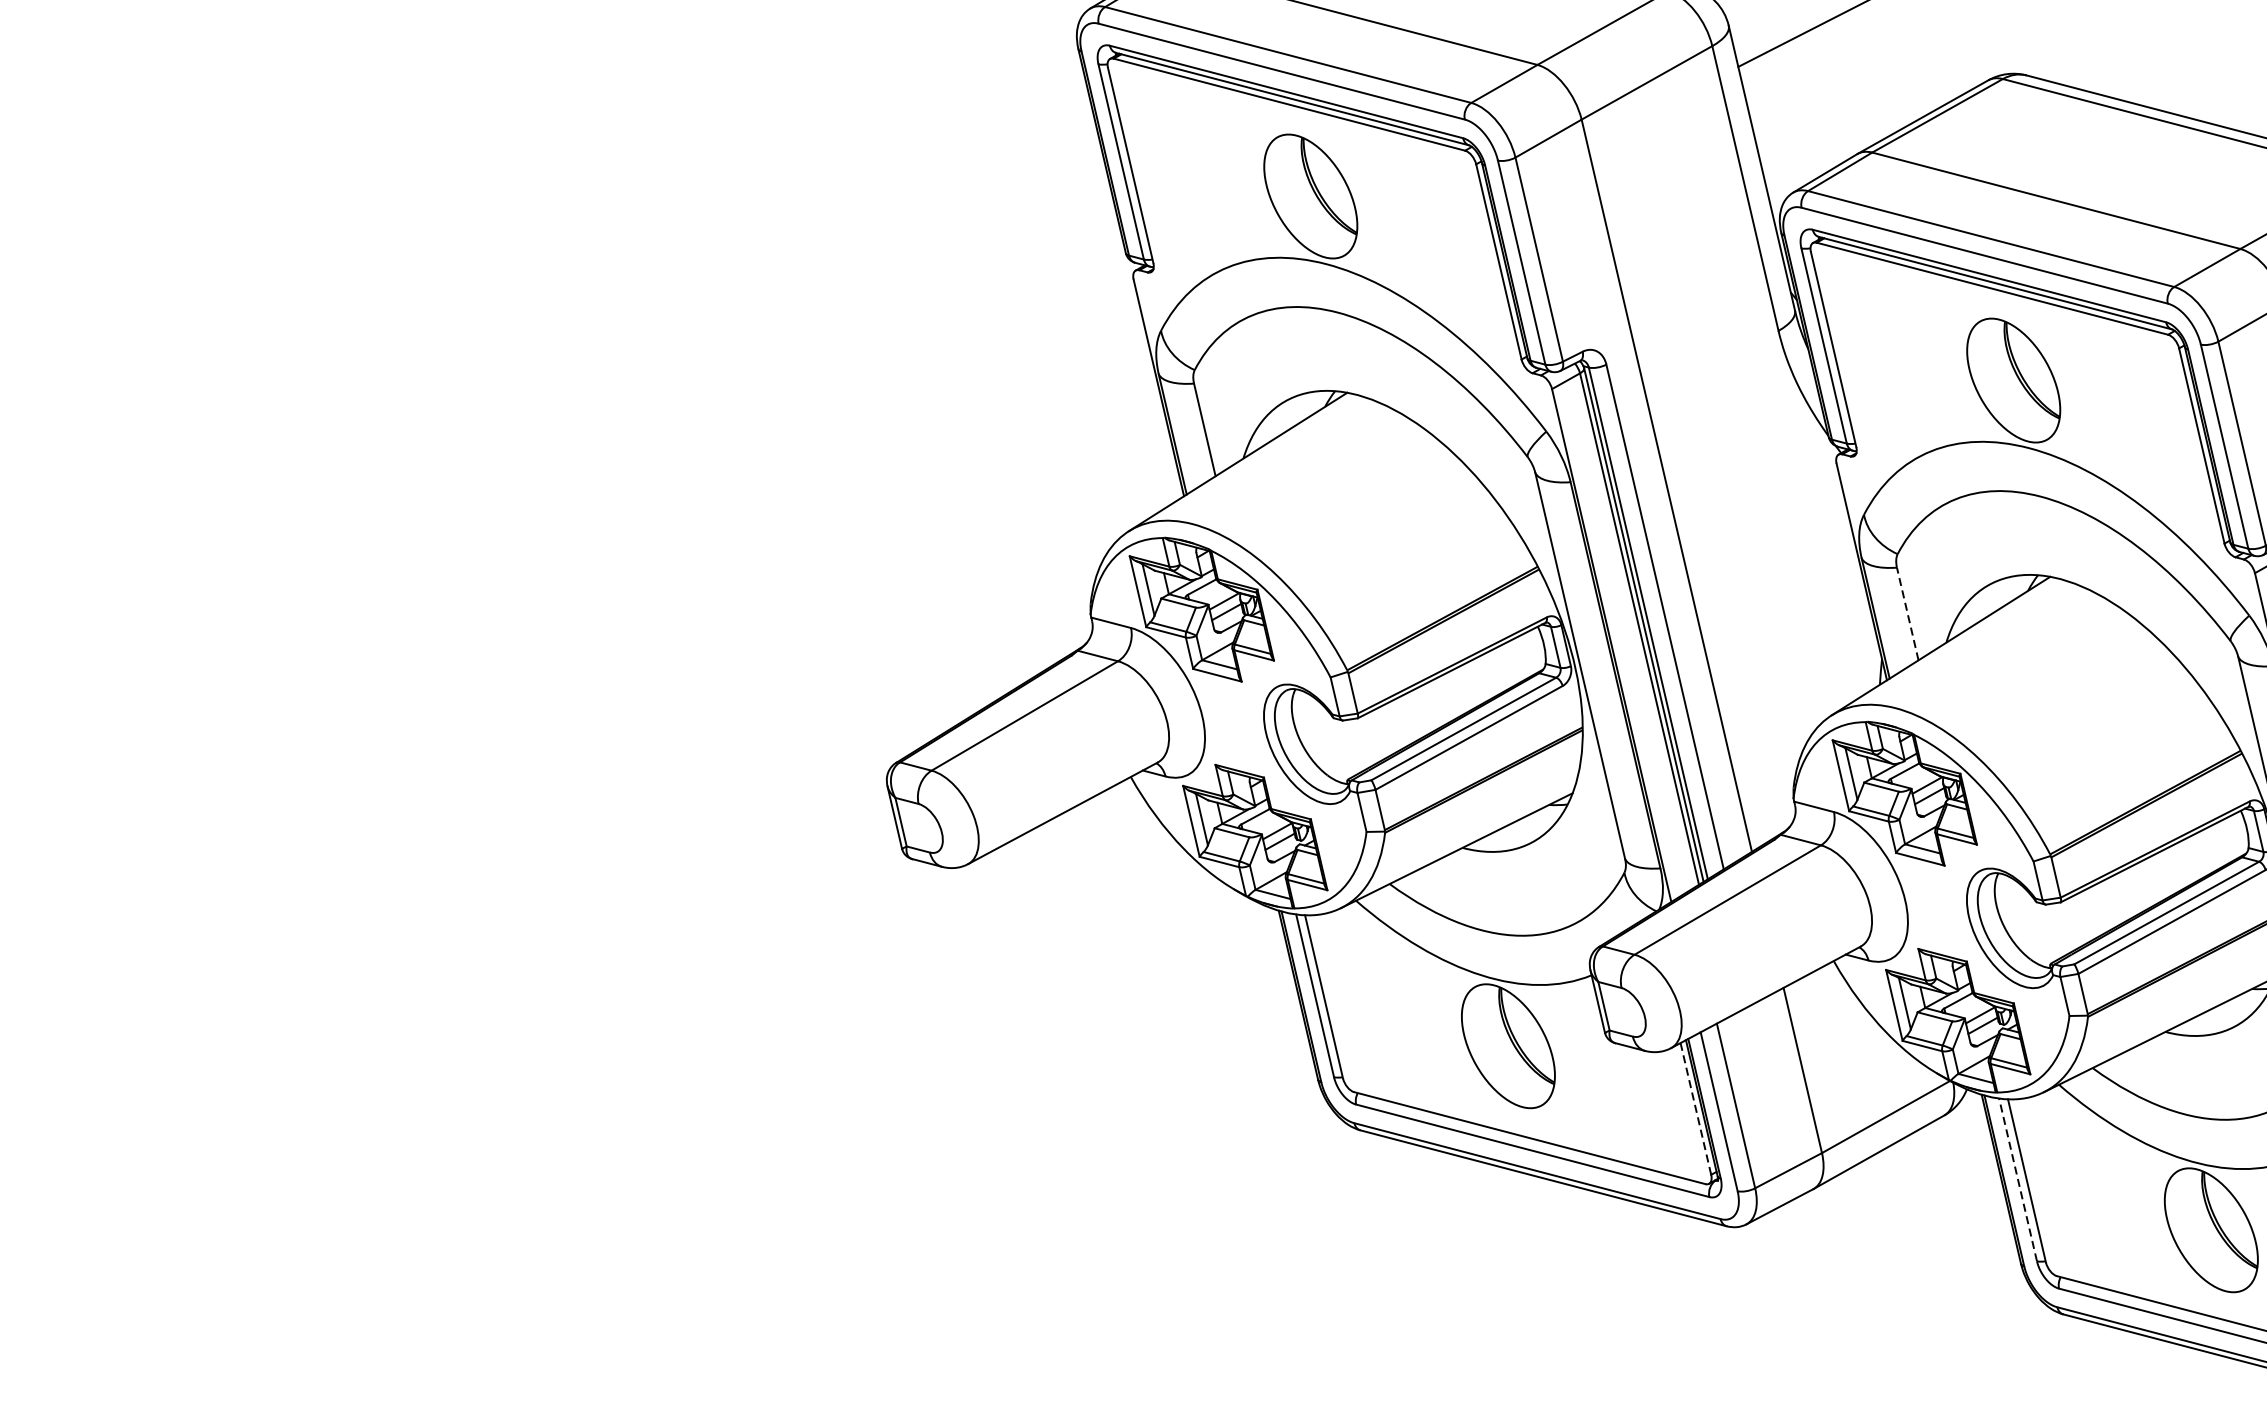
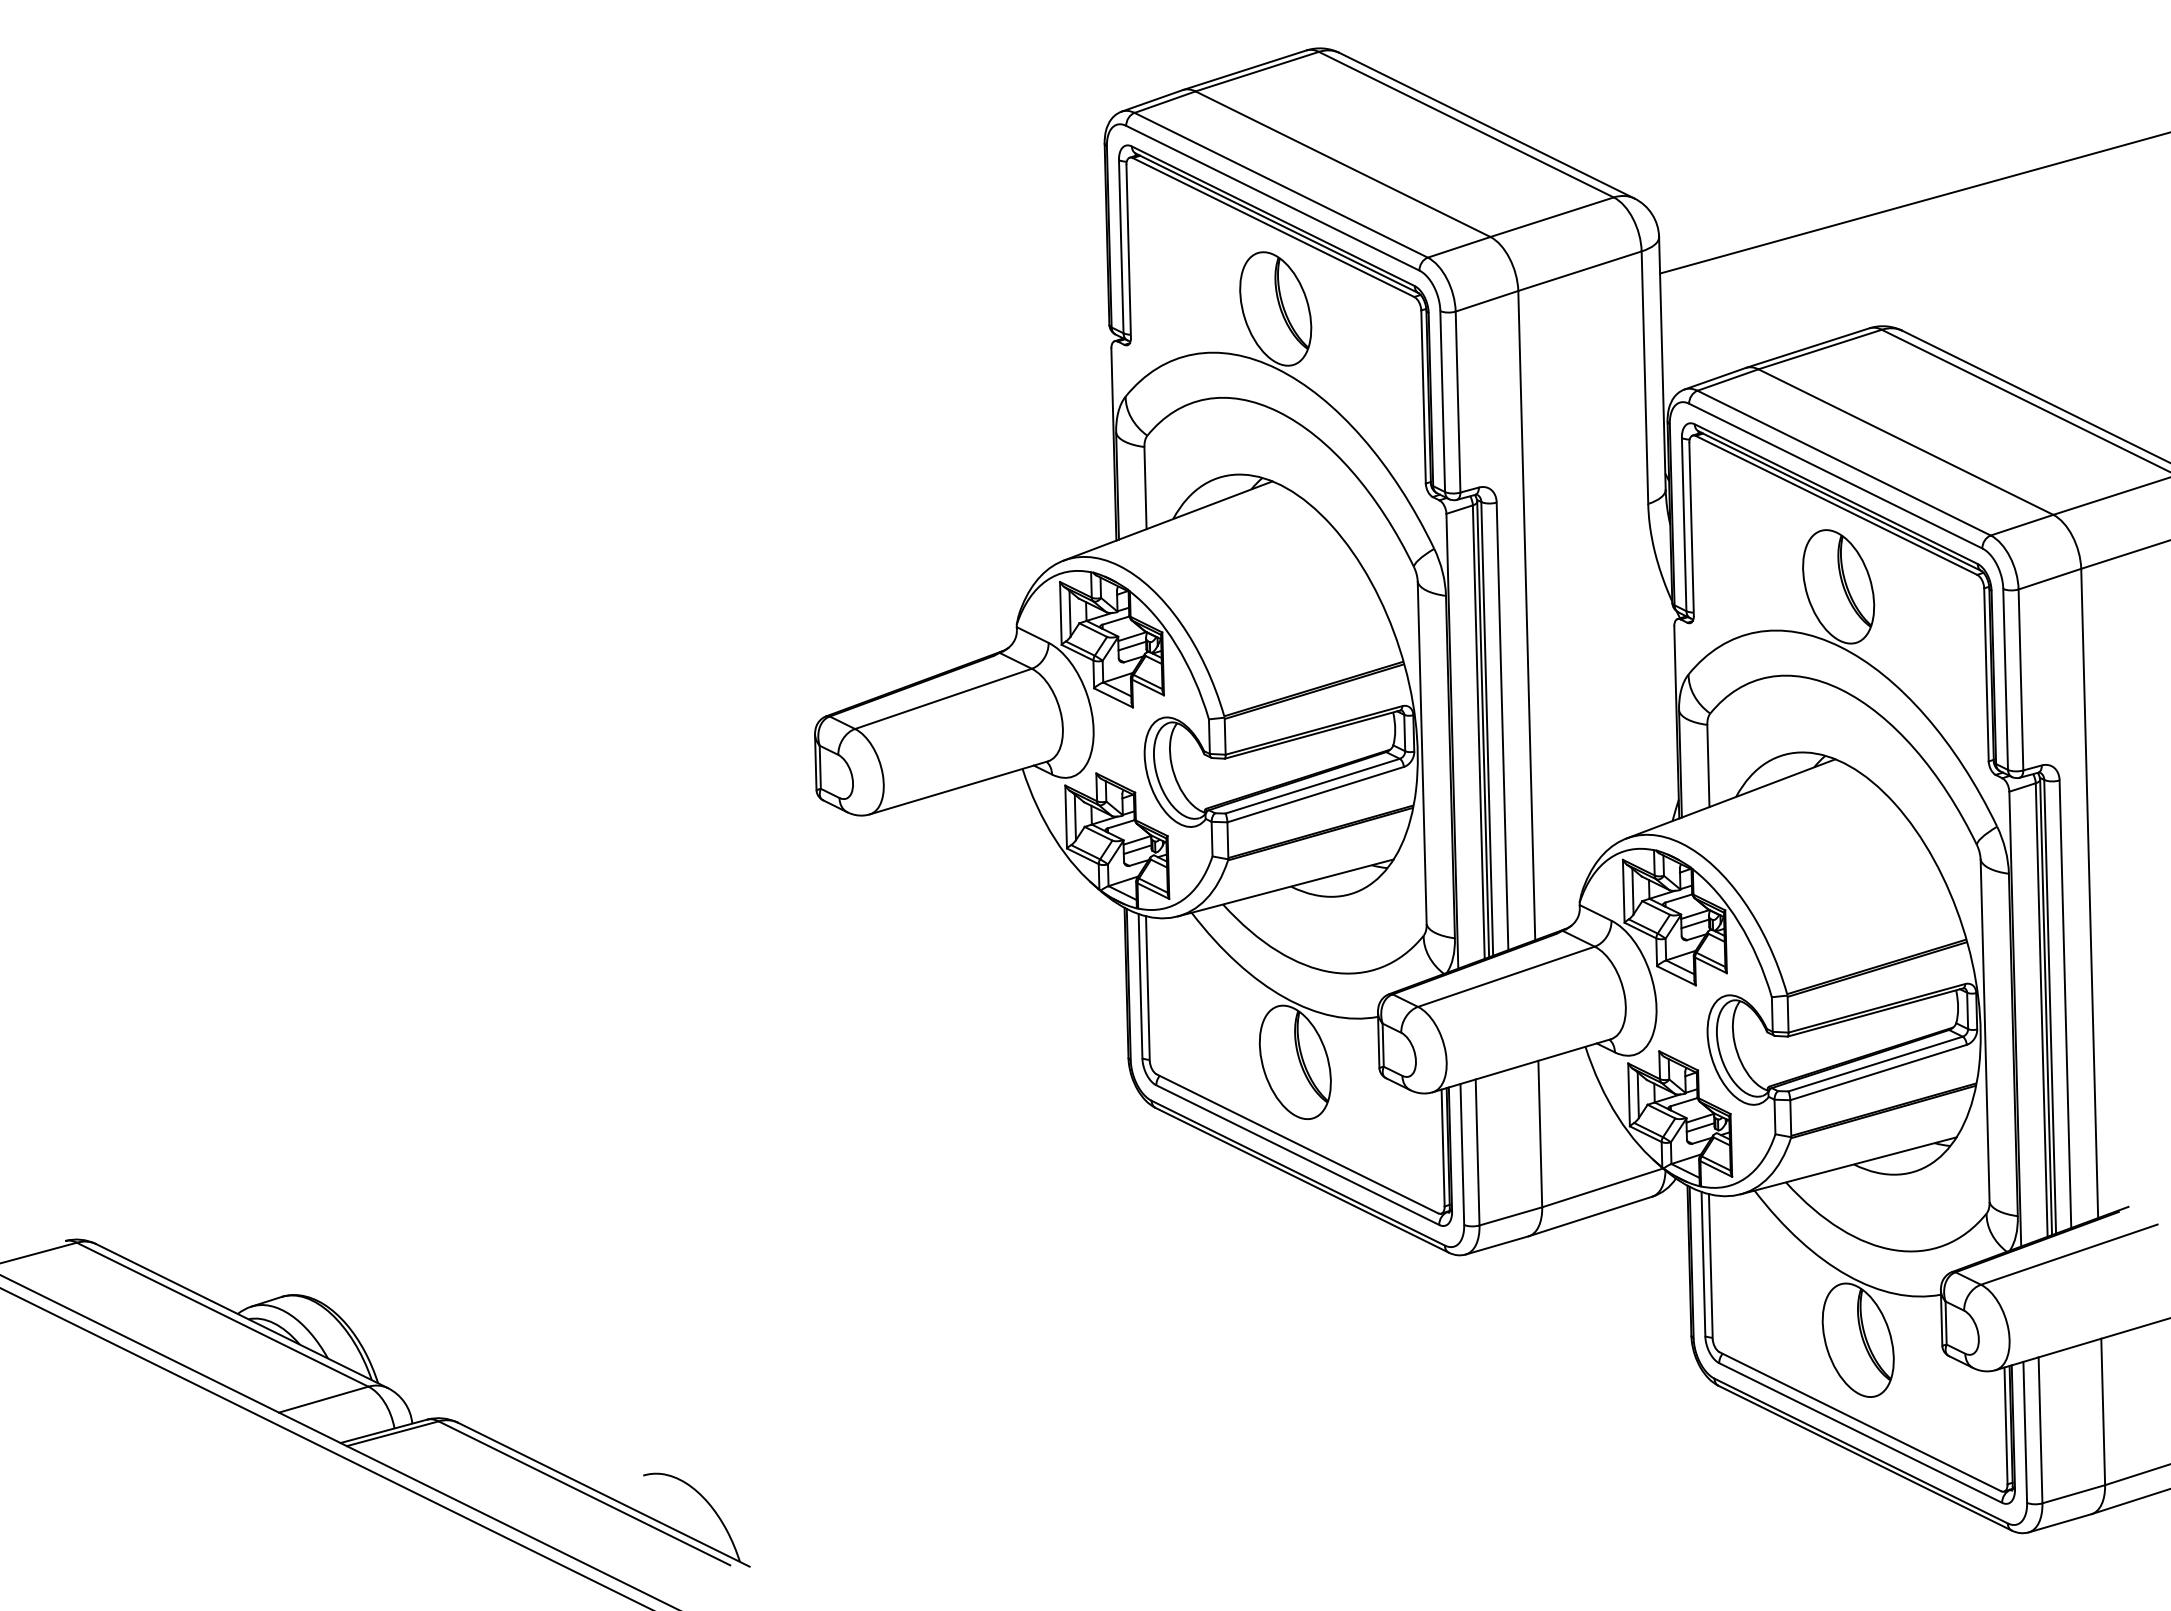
line: (1907, 613) -> (1708, 765), dashed -> solid
line: (1696, 1108) -> (1443, 1147), dashed -> solid
line: (2017, 1179) -> (1703, 1263), dashed -> solid

